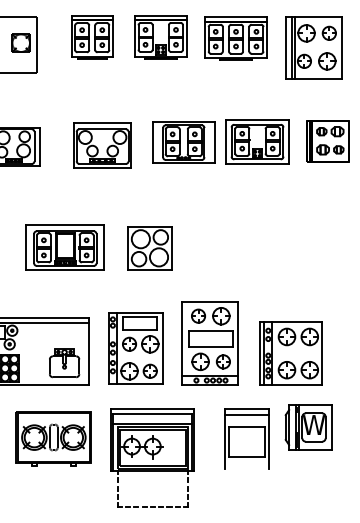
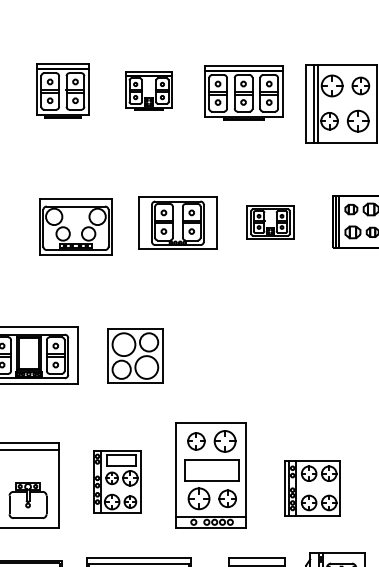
part: (160, 37) -> (148, 91), size x0.7
part: (257, 141) -> (270, 221), size x0.6
part: (135, 348) -> (117, 482), size x0.7
part: (290, 353) -> (312, 488), size x0.7

